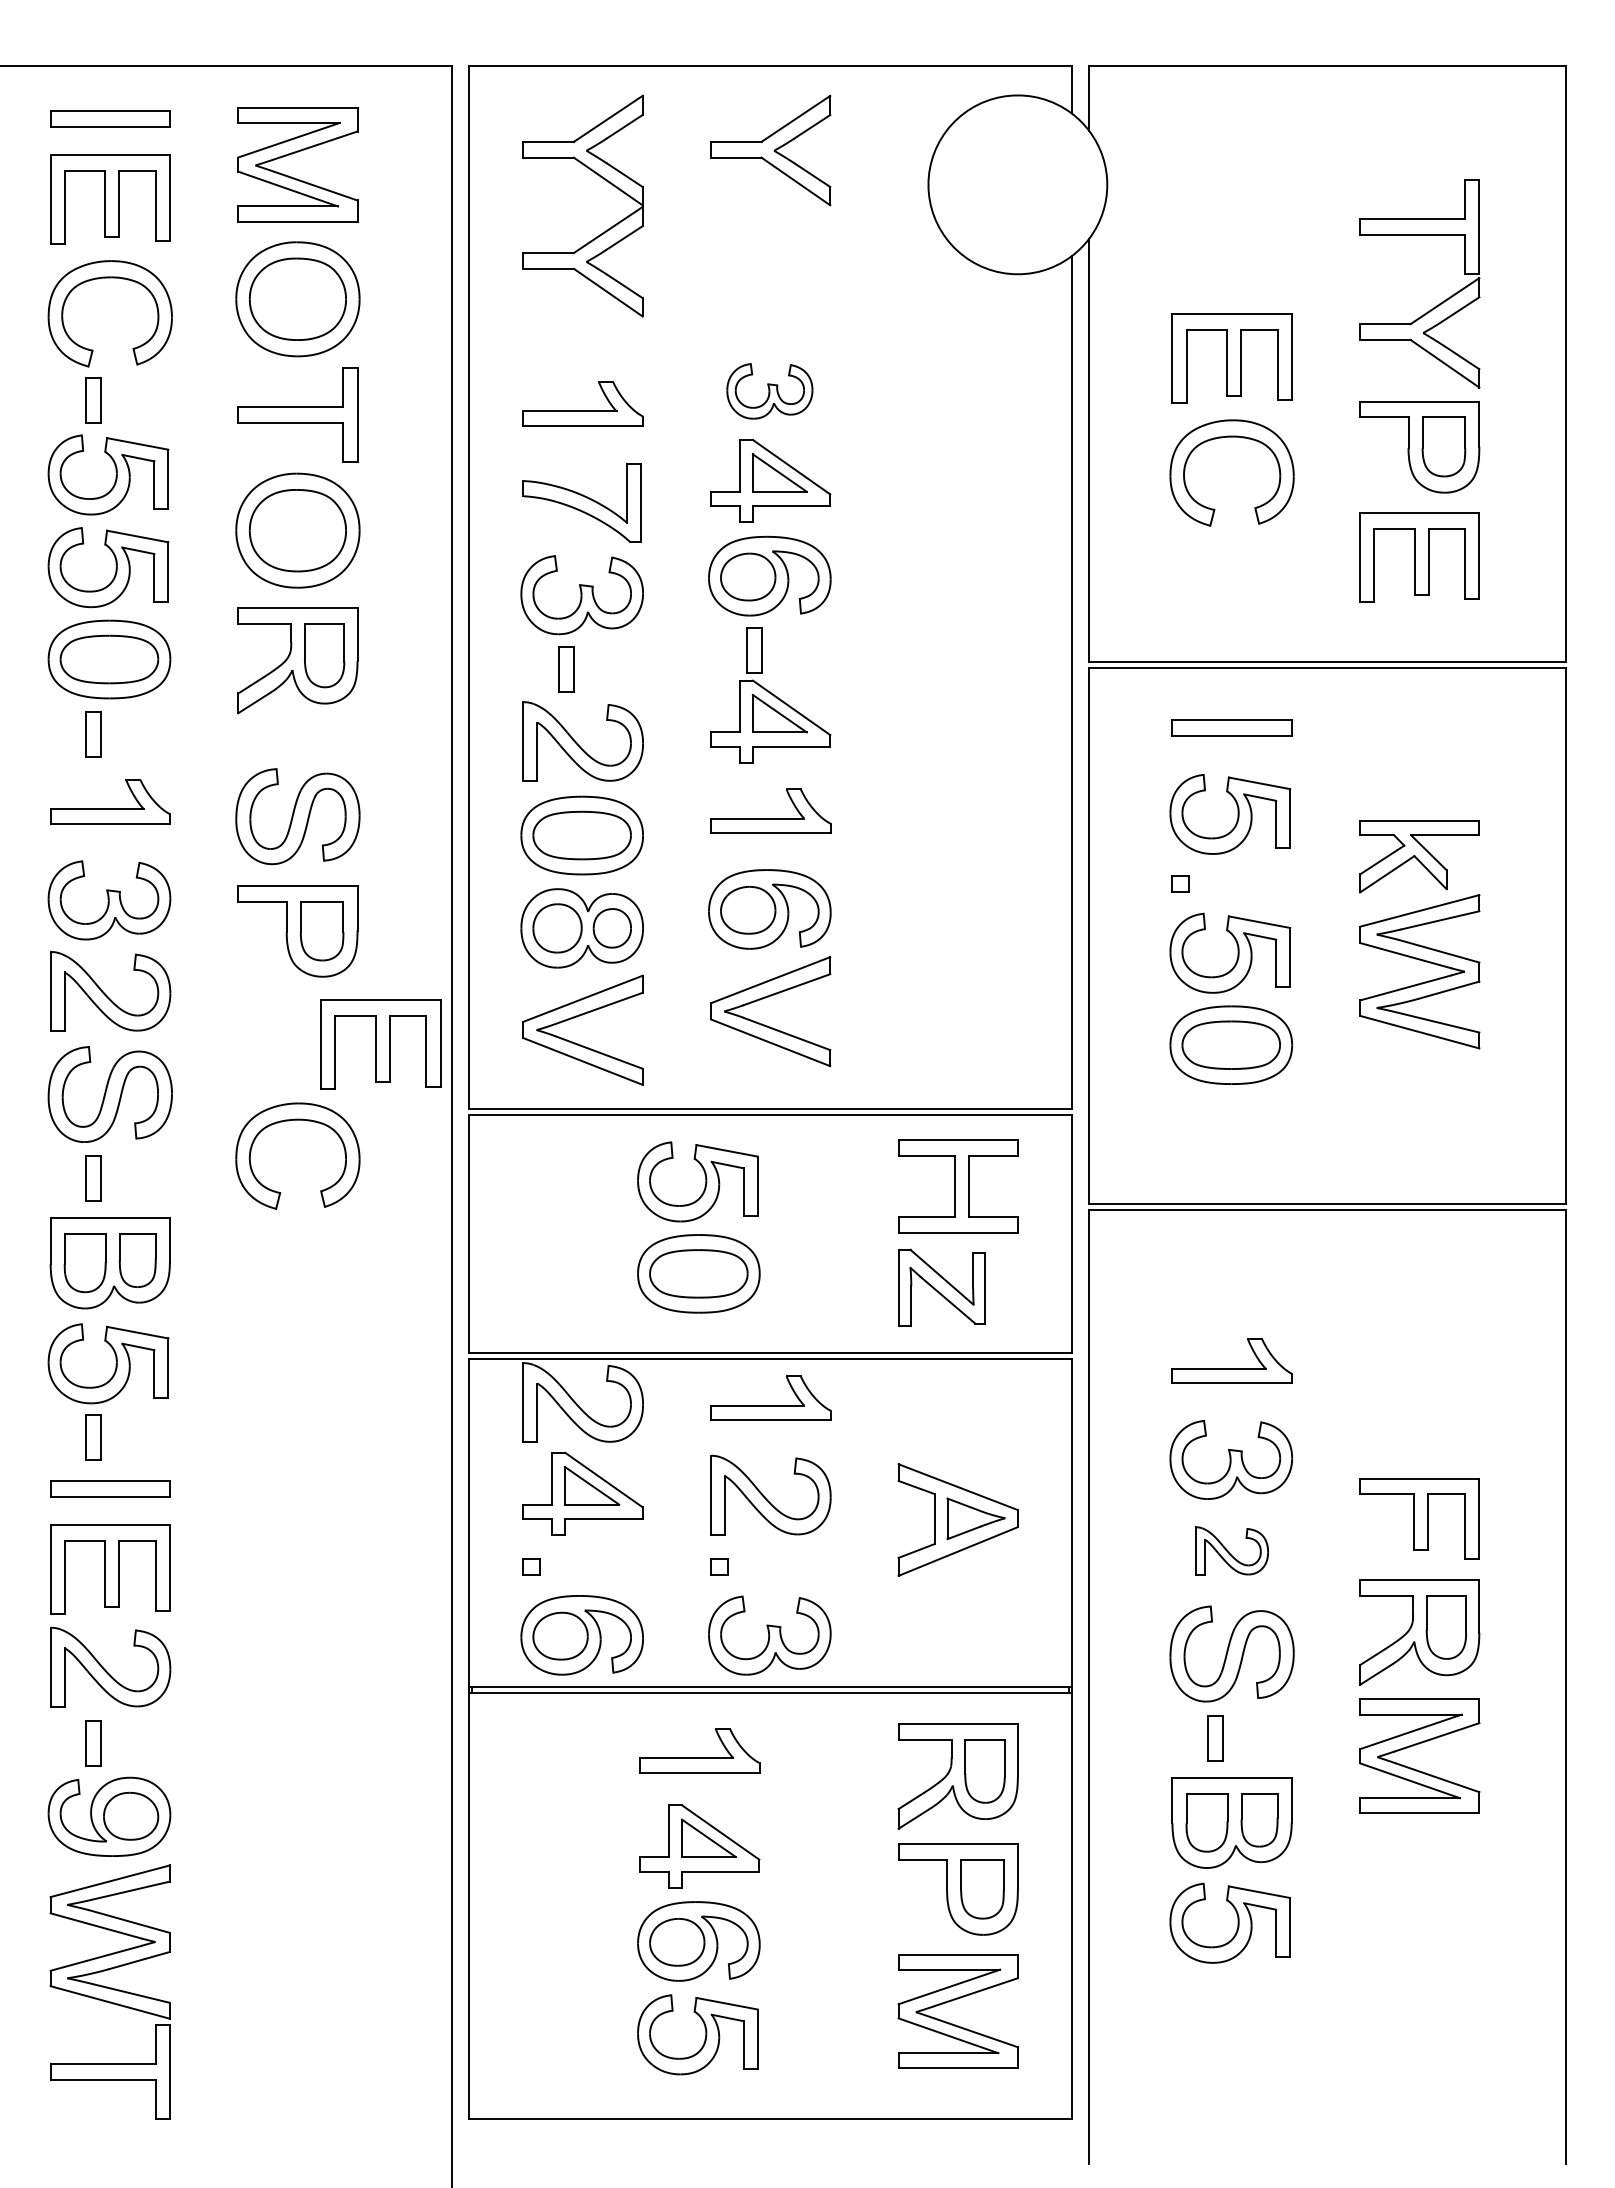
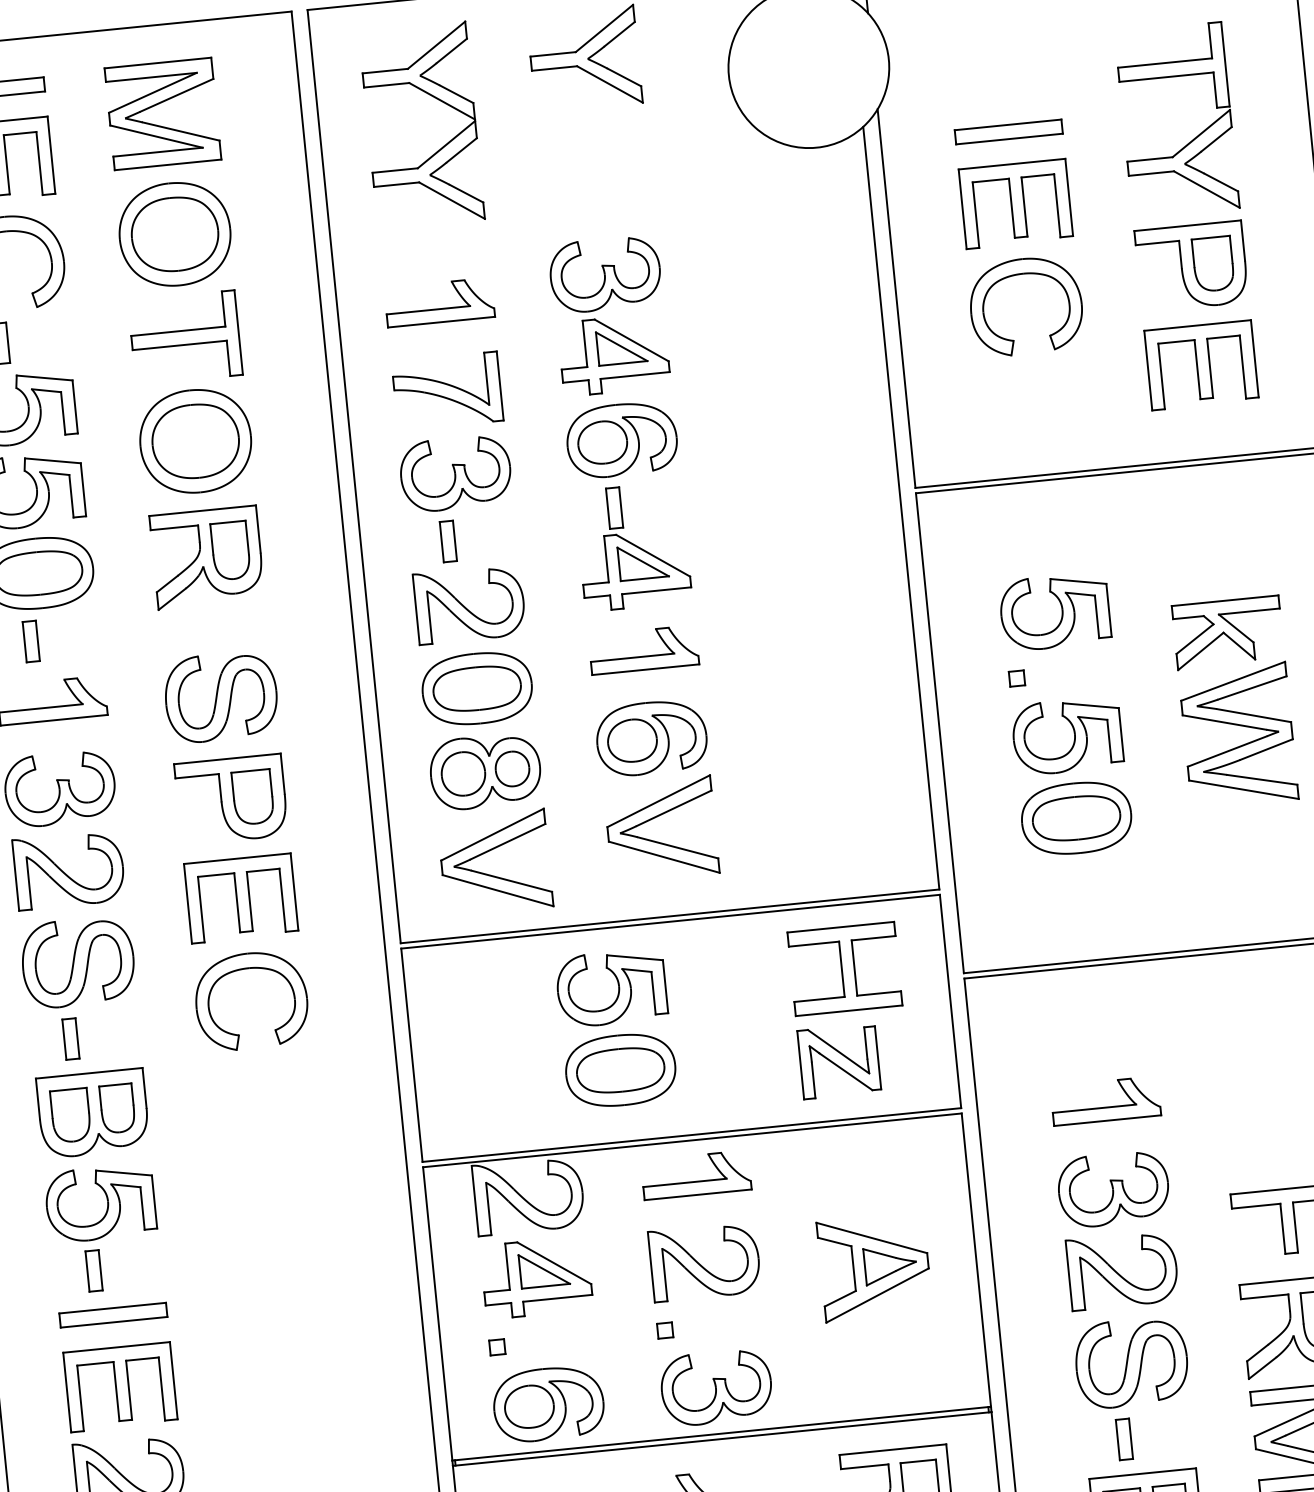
part: (769, 391) -> (605, 274), size x1.43
part: (1231, 727) -> (1008, 131), moved
part: (380, 1044) -> (240, 898), moved
part: (1231, 1550) -> (1121, 1270), size x1.67

